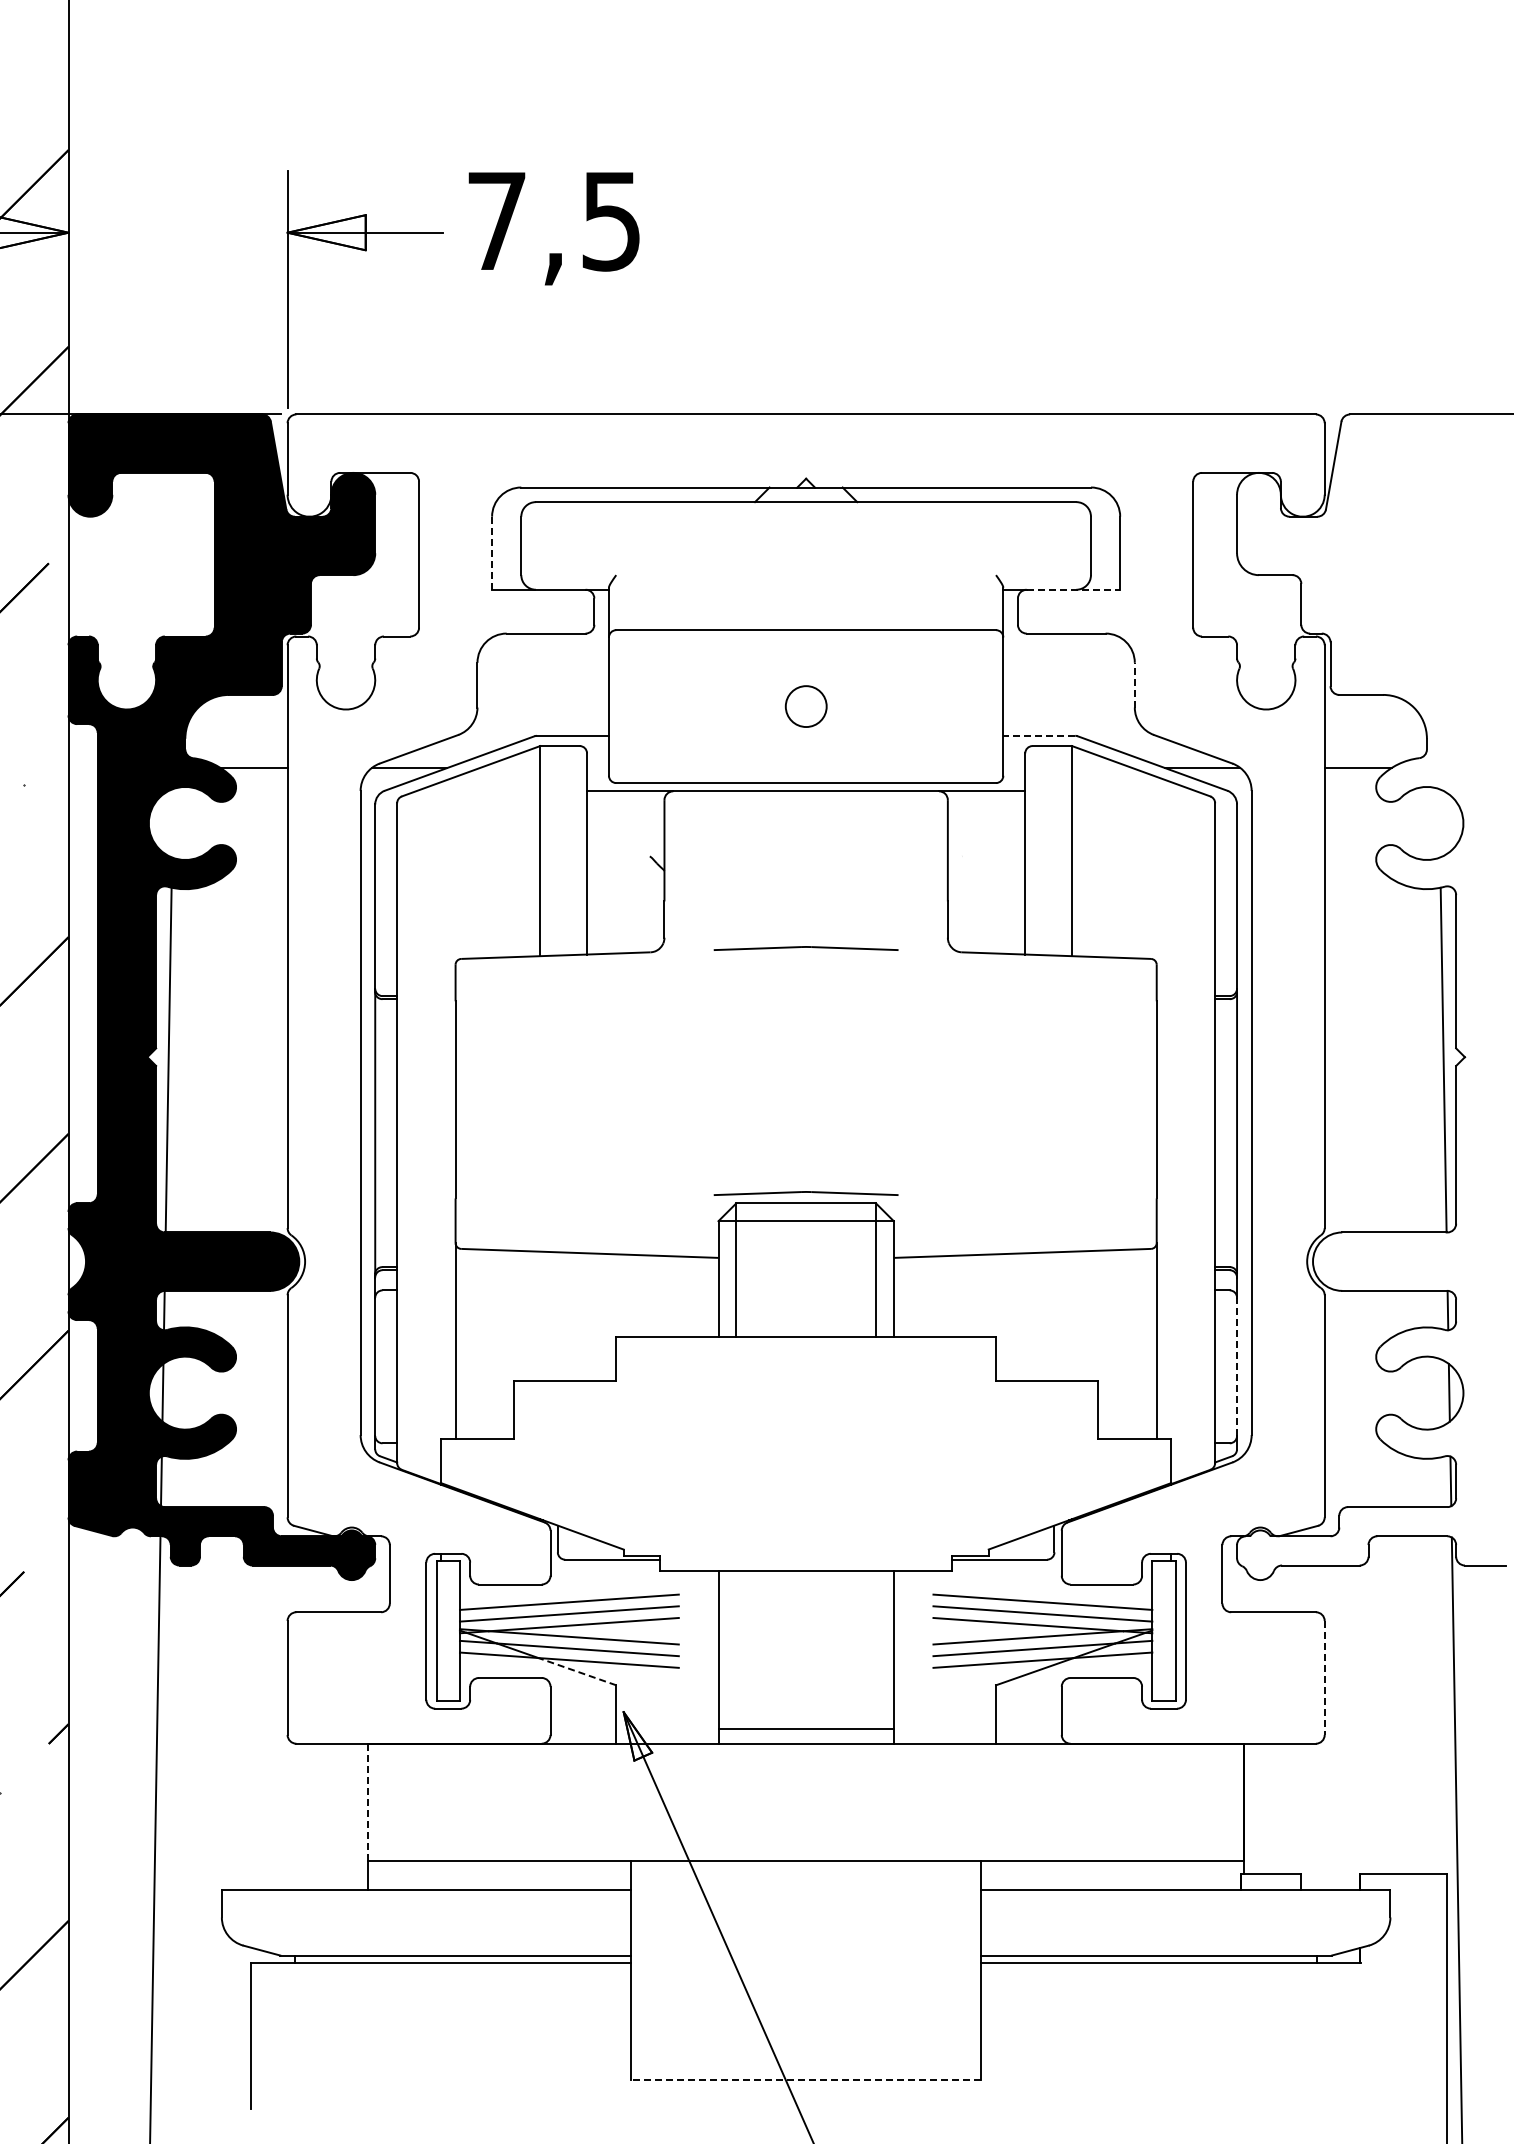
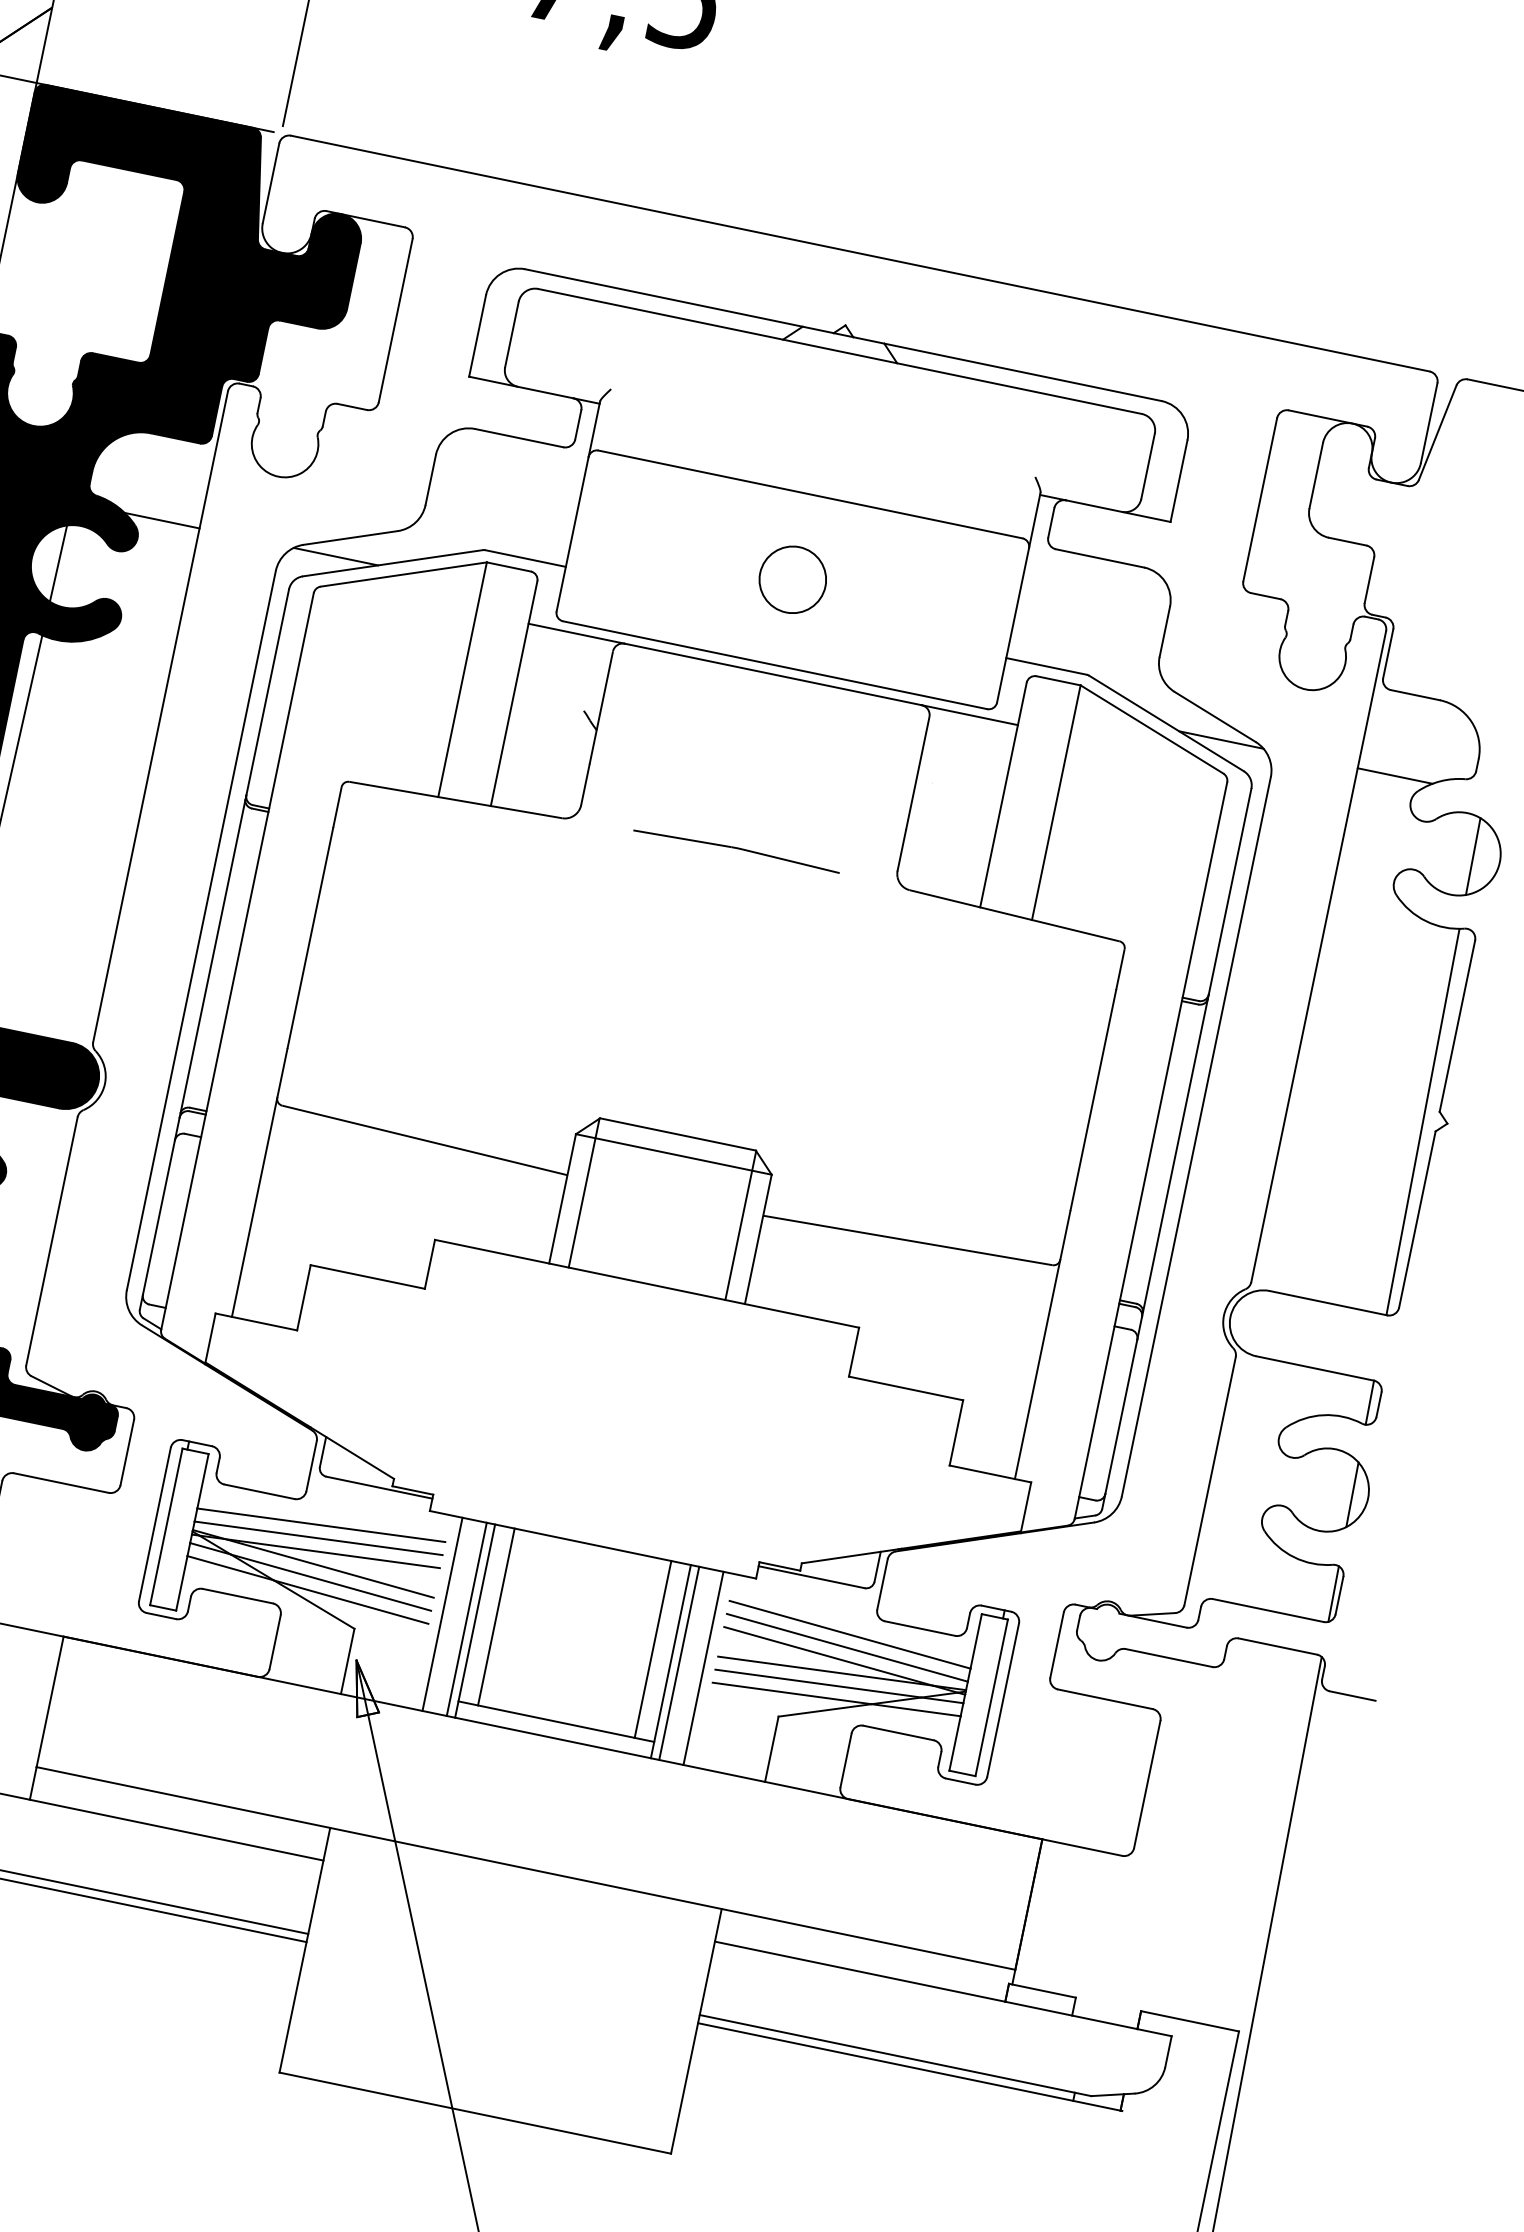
line: (492, 553) -> (478, 336), dashed -> solid
line: (1073, 589) -> (1118, 510), dashed -> solid
line: (1134, 684) -> (1164, 631), dashed -> solid
circle: (806, 706) -> (793, 579), size x1.43
line: (1039, 735) -> (1046, 666), dashed -> solid
line: (172, 823) -> (58, 563), added
line: (1439, 823) -> (1473, 856), added
part: (805, 1193) -> (679, 1123), removed
line: (1237, 1366) -> (1121, 1416), dashed -> solid
line: (736, 1649) -> (497, 1616), added
line: (876, 1649) -> (653, 1649), added
line: (689, 1656) -> (442, 1613), added
line: (711, 1656) -> (467, 1618), added
line: (901, 1656) -> (679, 1662), added
line: (923, 1656) -> (704, 1667), added
line: (577, 1671) -> (314, 1604), dashed -> solid
line: (1324, 1677) -> (1147, 1783), dashed -> solid
line: (367, 1801) -> (49, 1701), dashed -> solid
line: (805, 2079) -> (474, 2112), dashed -> solid

